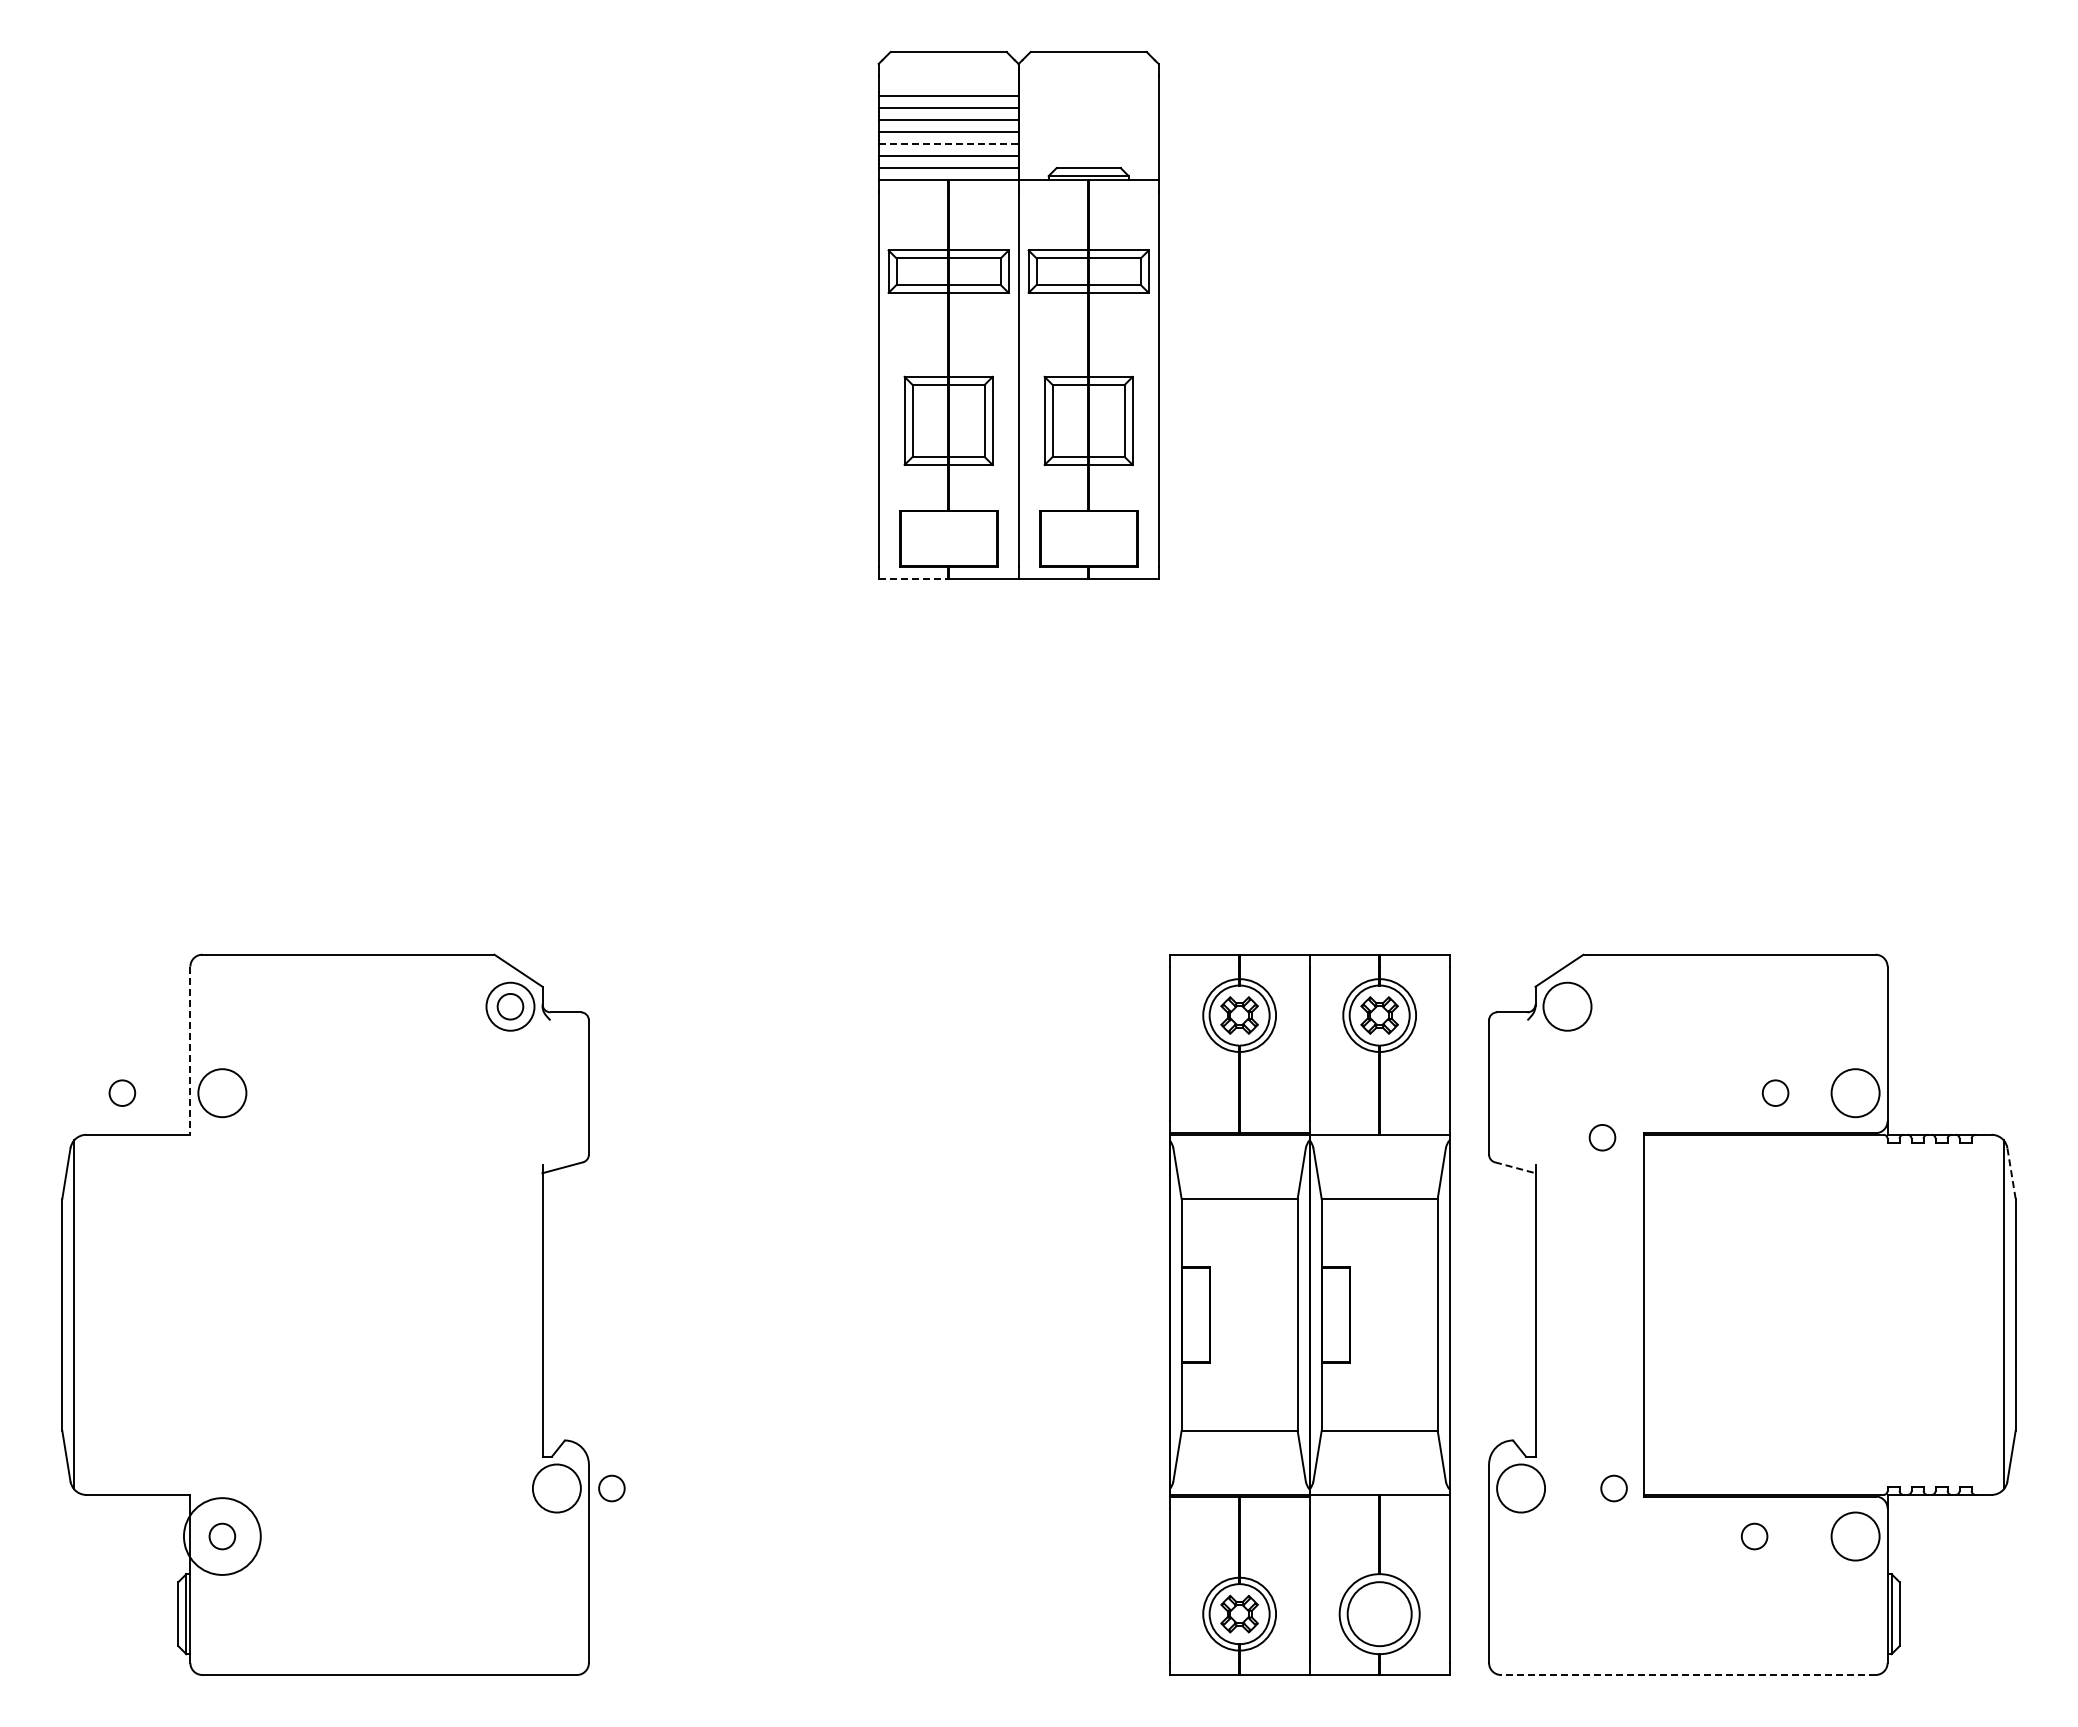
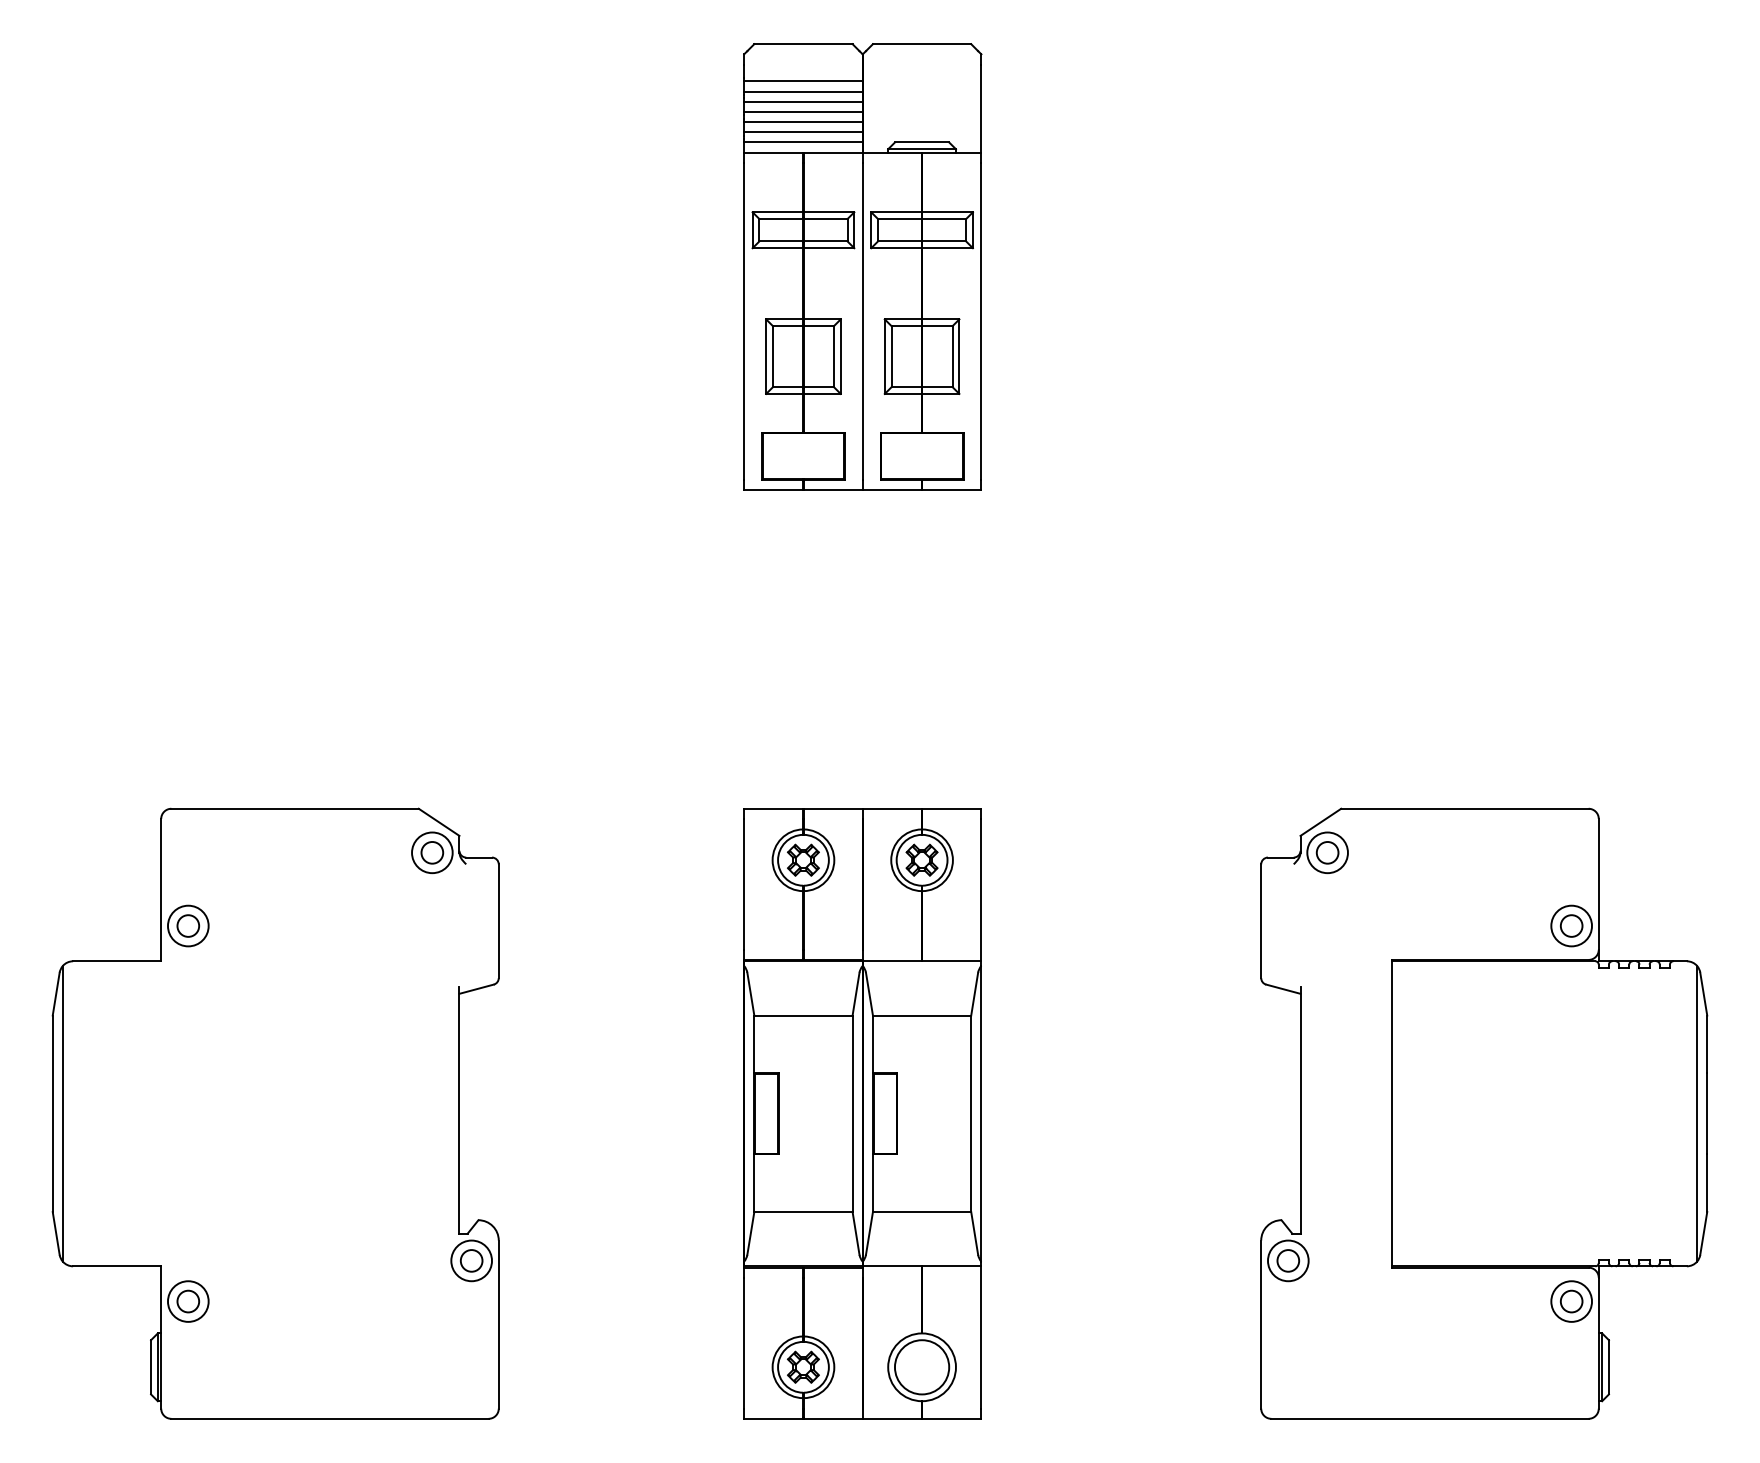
line: (948, 144) -> (803, 122), dashed -> solid
line: (913, 578) -> (773, 490), dashed -> solid
line: (190, 1051) -> (161, 890), dashed -> solid
circle: (122, 1092) -> (188, 925), moved
circle: (1775, 1092) -> (1571, 925), moved
circle: (1602, 1137) -> (1327, 852), moved
line: (1515, 1167) -> (1283, 988), dashed -> solid
line: (2011, 1173) -> (1703, 994), dashed -> solid
part: (1309, 1314) -> (862, 1113), moved
circle: (611, 1488) -> (471, 1260), moved
circle: (1613, 1488) -> (1287, 1260), moved
circle: (222, 1536) -> (188, 1301), size x0.62
circle: (1754, 1536) -> (1571, 1301), moved
line: (1687, 1674) -> (1429, 1418), dashed -> solid

